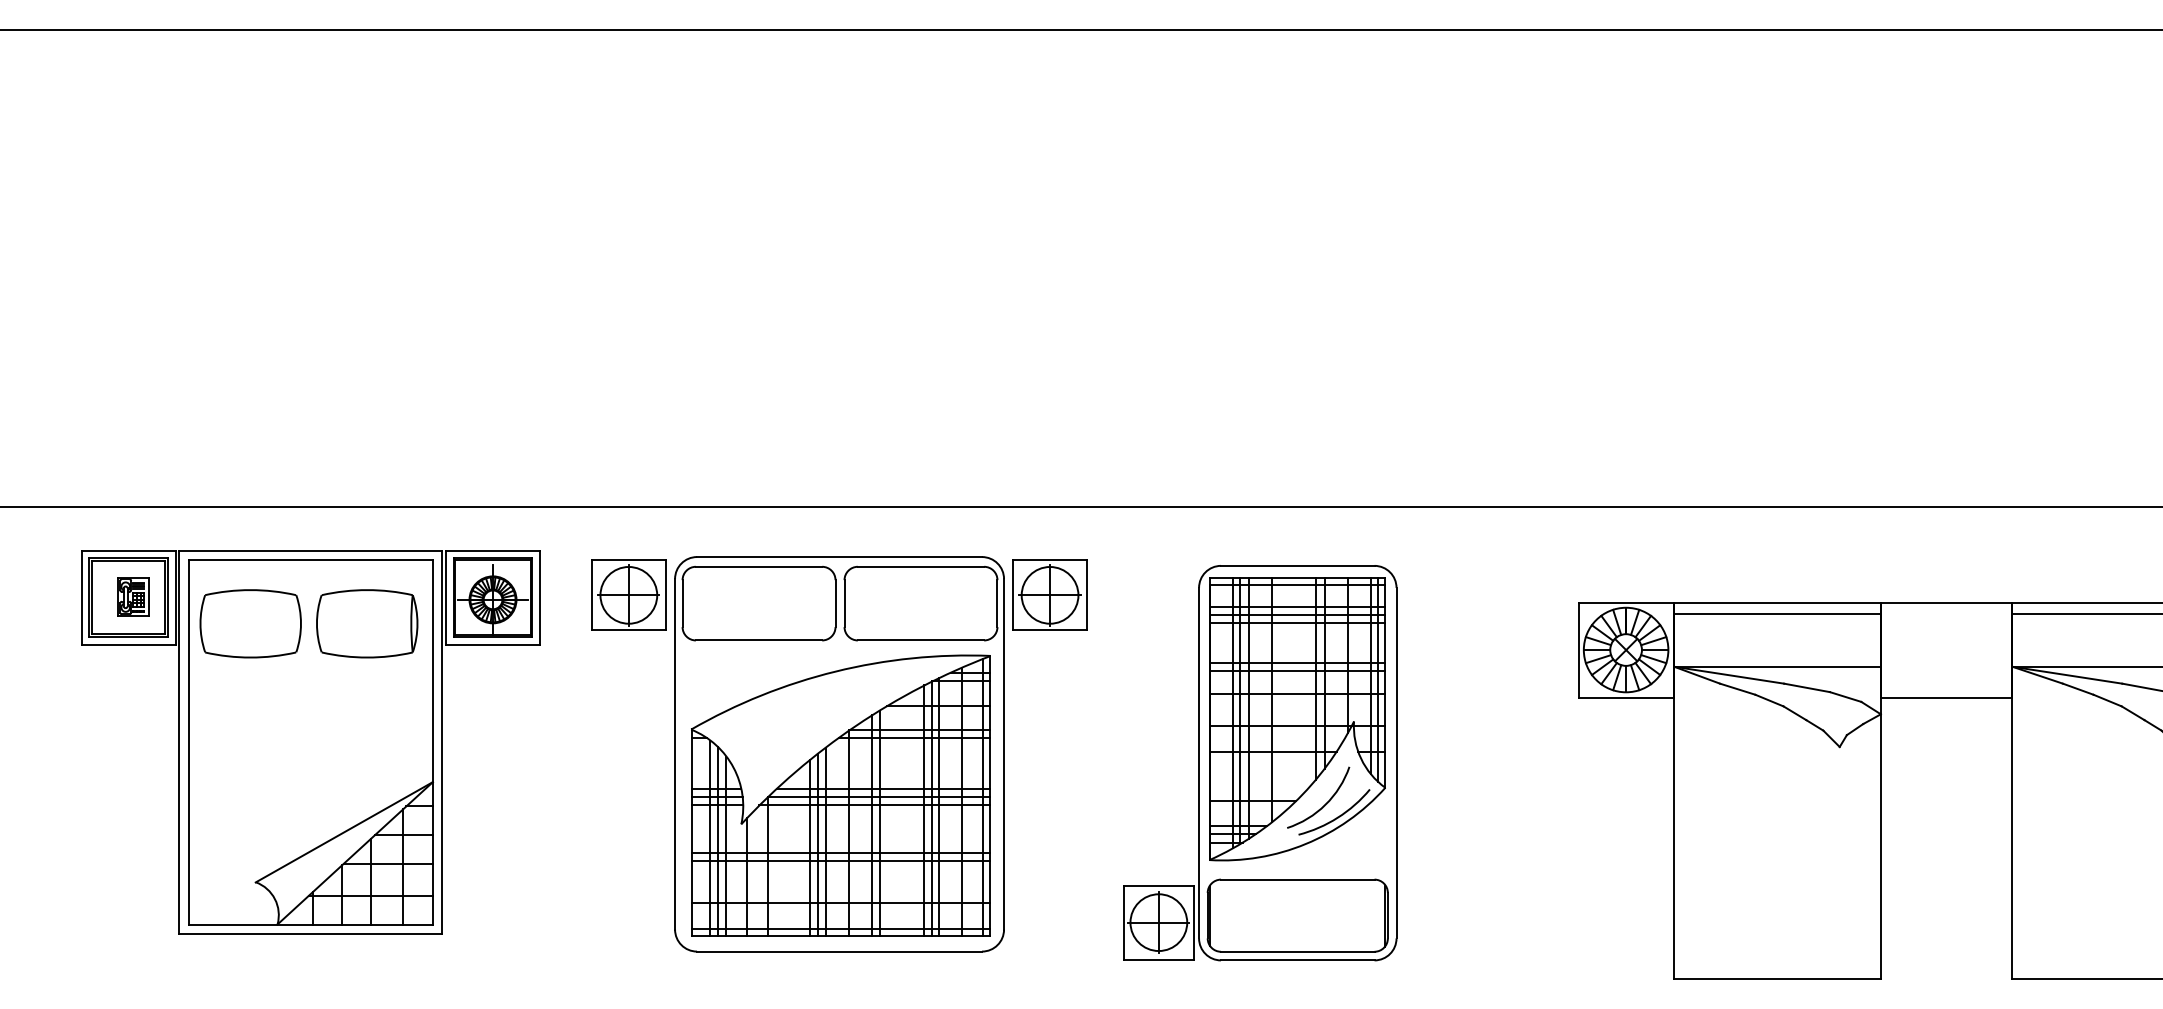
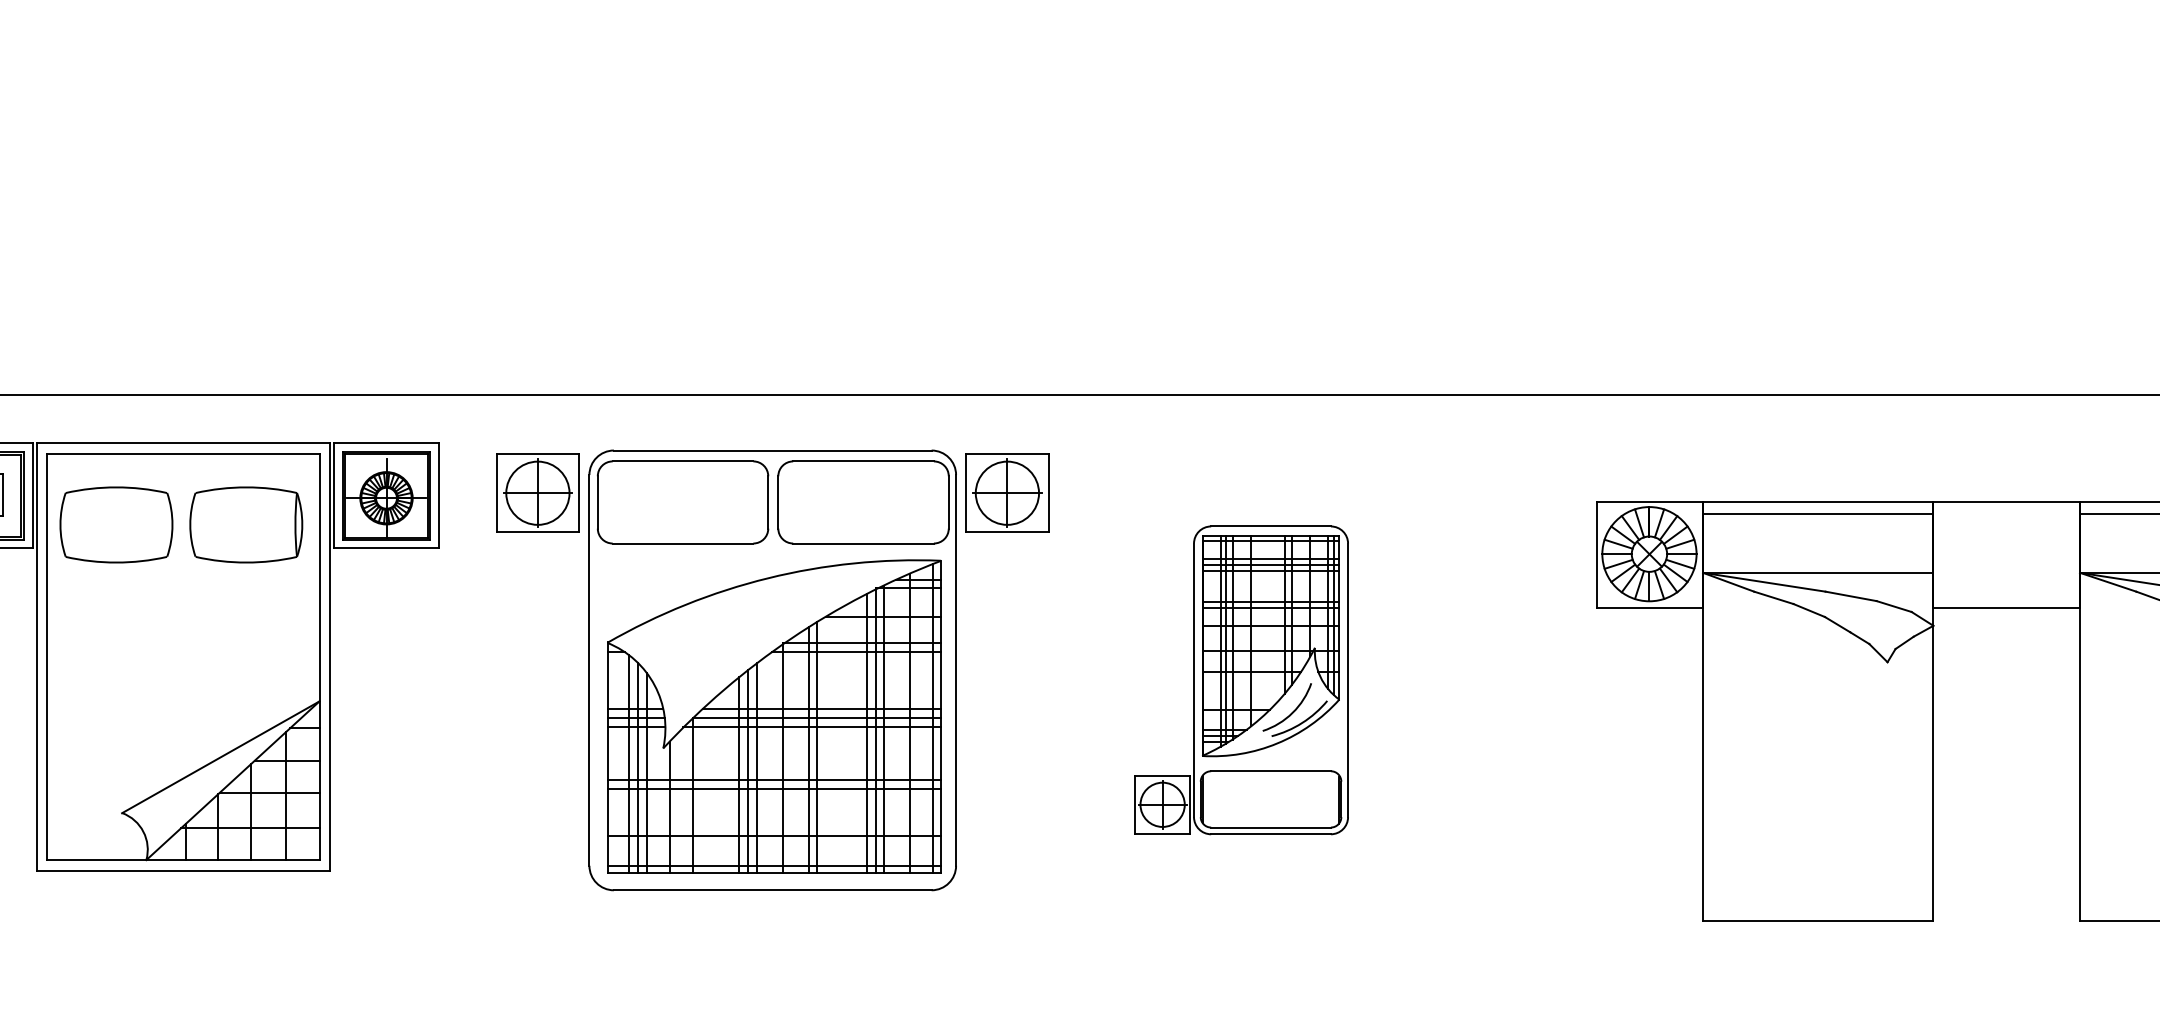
part: (1260, 763) -> (1241, 680), size x0.7

